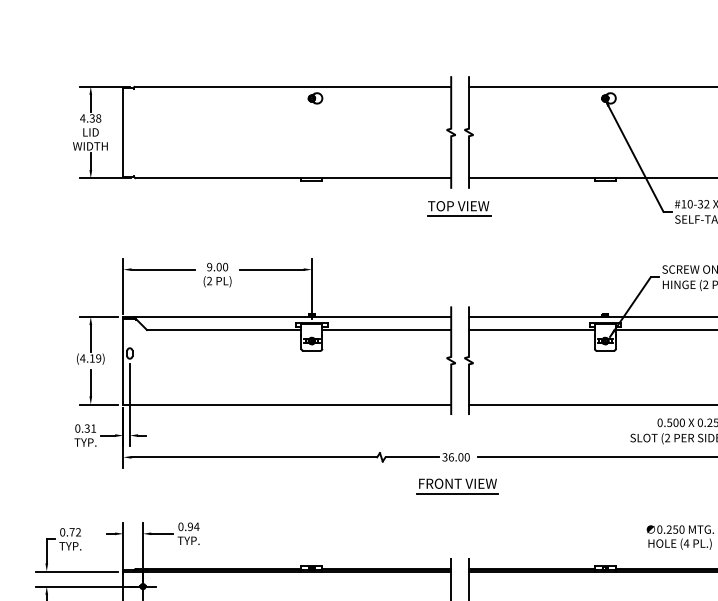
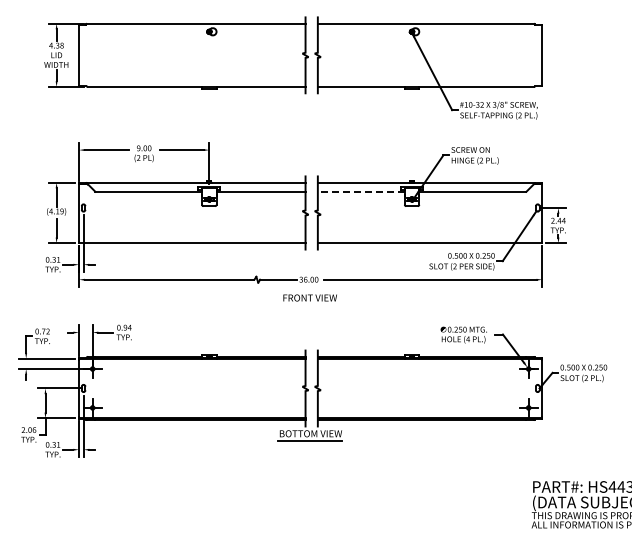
part: (458, 207) -> (310, 107), removed
line: (530, 329) -> (360, 191), solid -> dashed
line: (456, 494) -> (309, 305), removed

